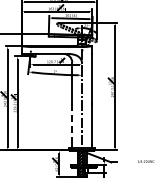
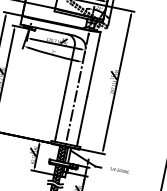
line: (72, 124) -> (60, 115), dashed -> solid
text: (146, 161) -> (120, 170), moved

